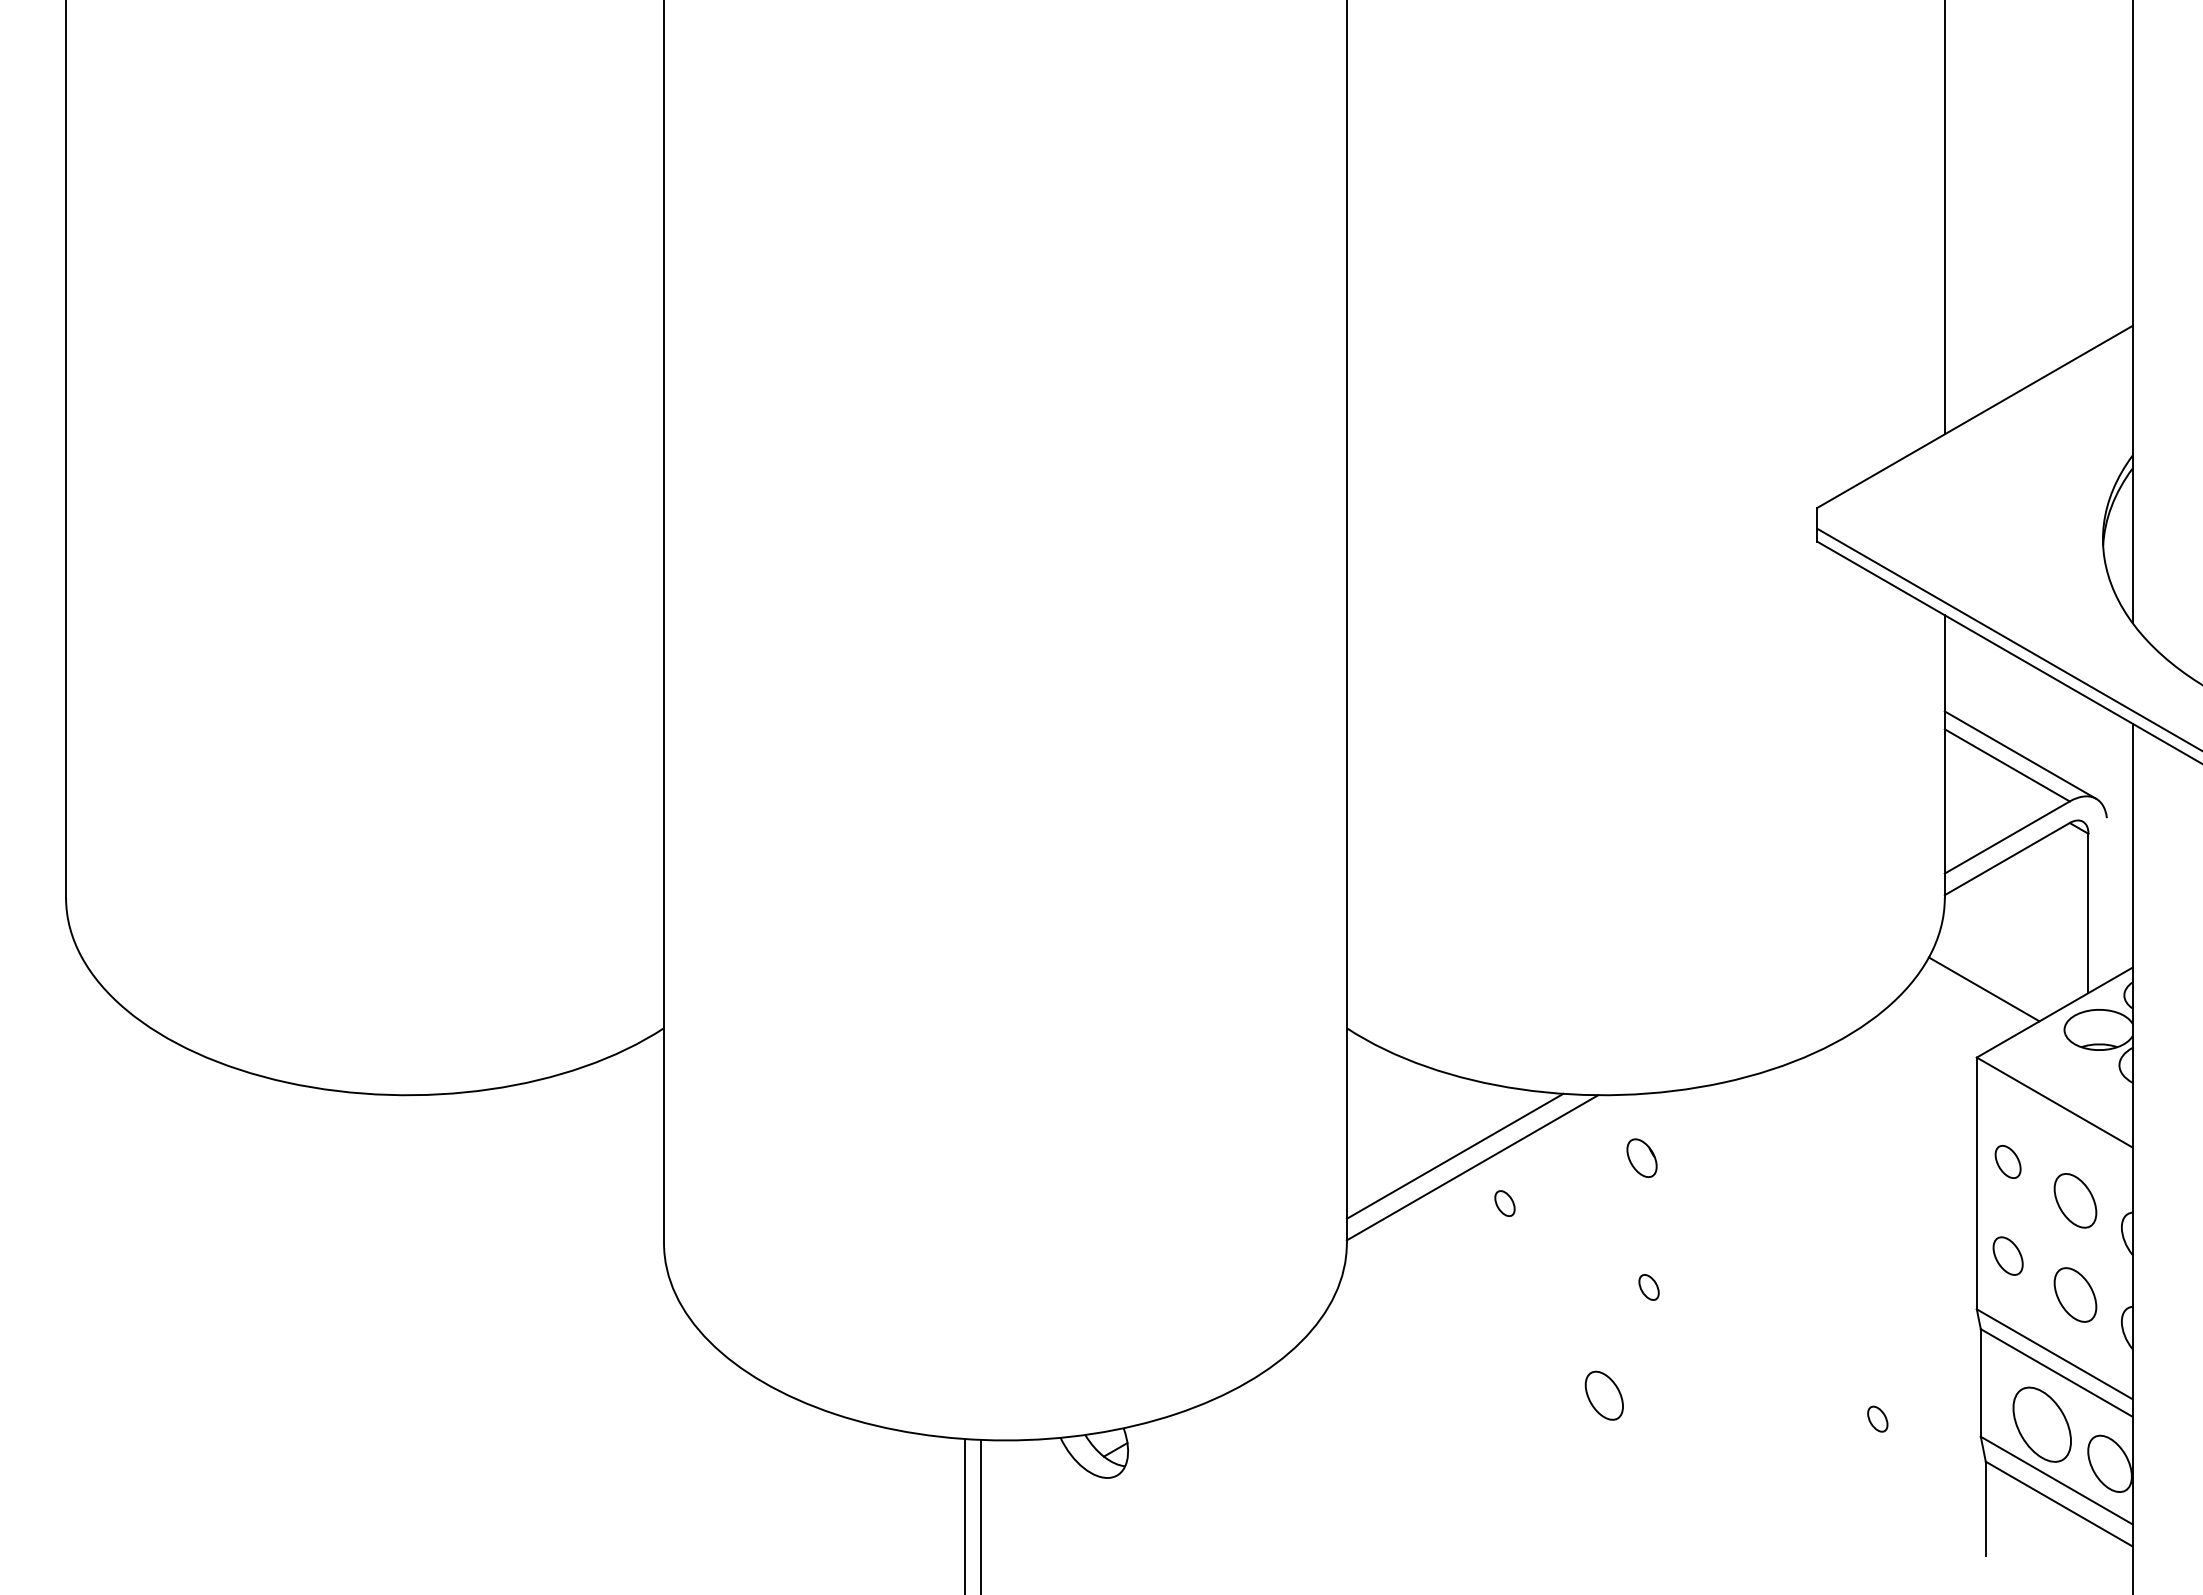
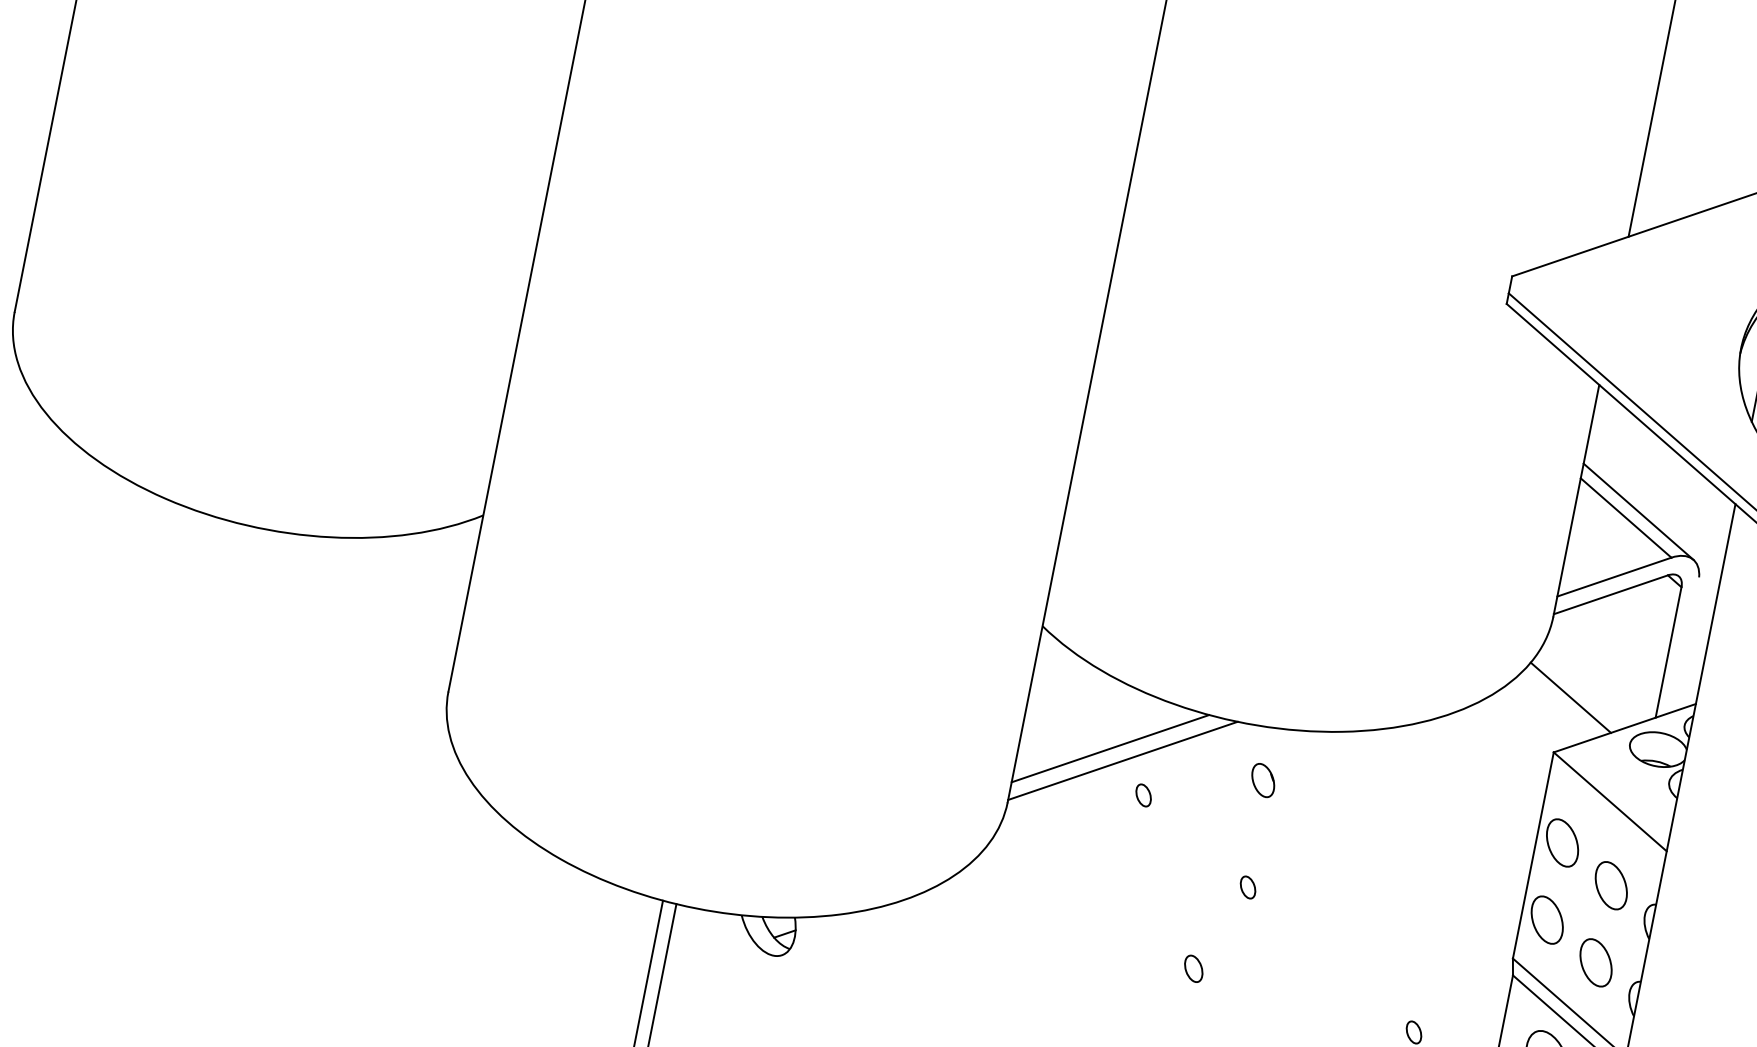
part: (2007, 1161) -> (1562, 842), size x1.67
part: (2007, 1255) -> (1546, 919), size x1.43
part: (1603, 1395) -> (1193, 968), size x0.62

